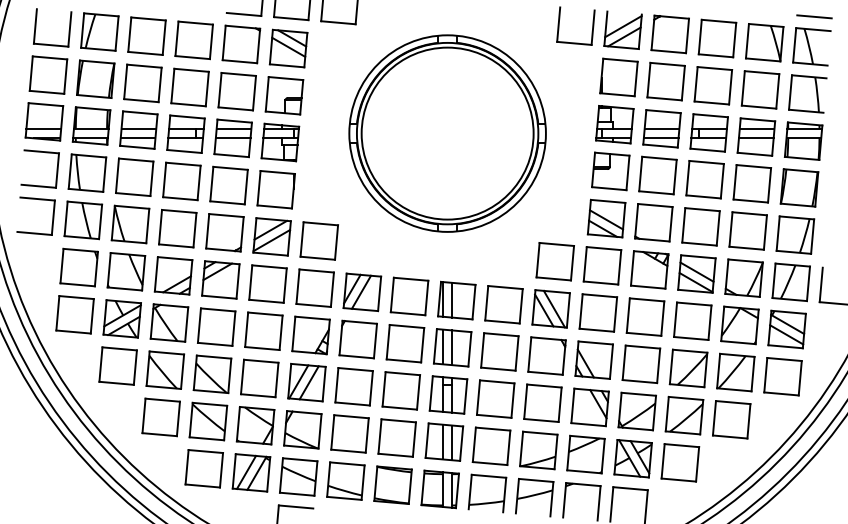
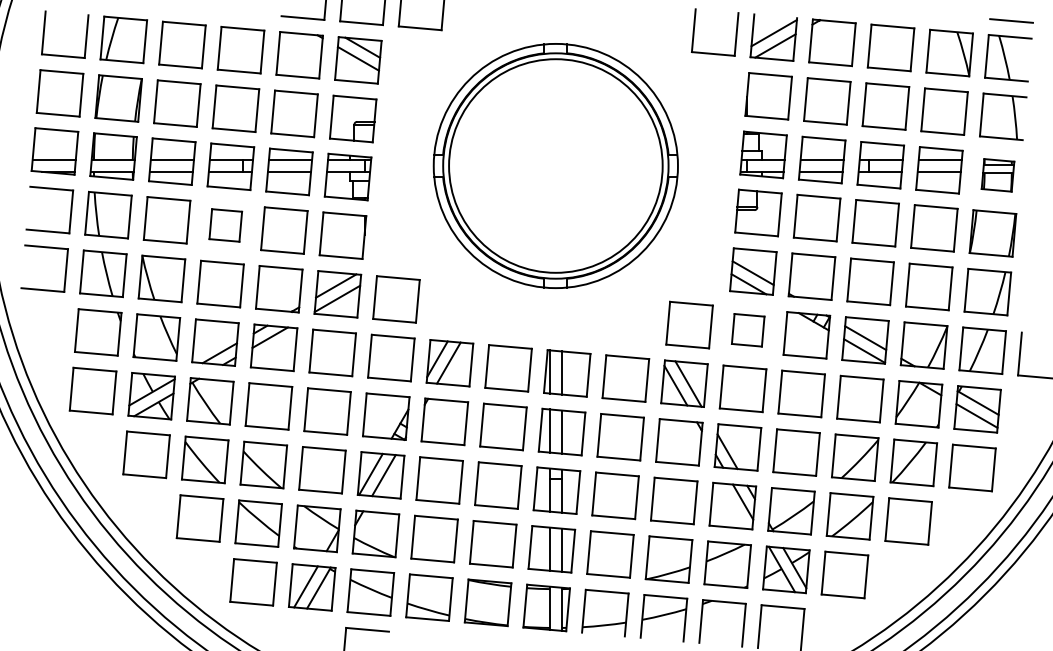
part: (803, 140) -> (997, 174), size x0.7
part: (181, 181) -> (225, 225), size x0.7
part: (602, 265) -> (748, 329), size x0.7

